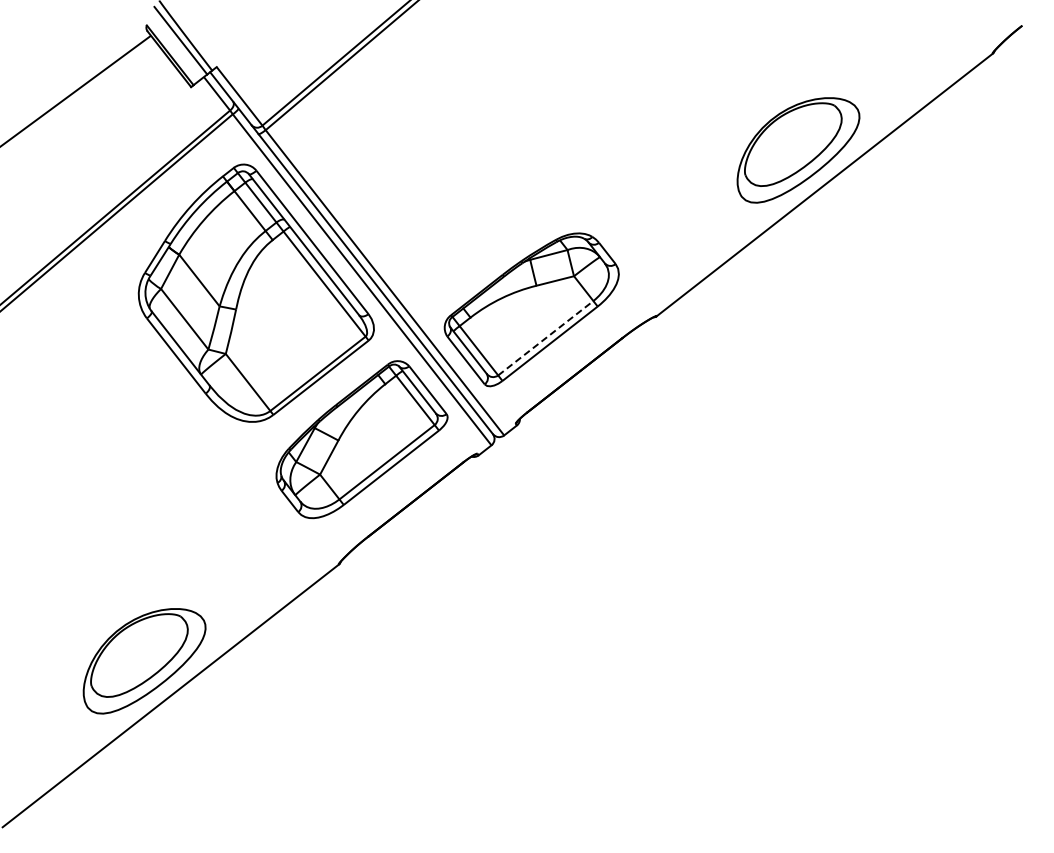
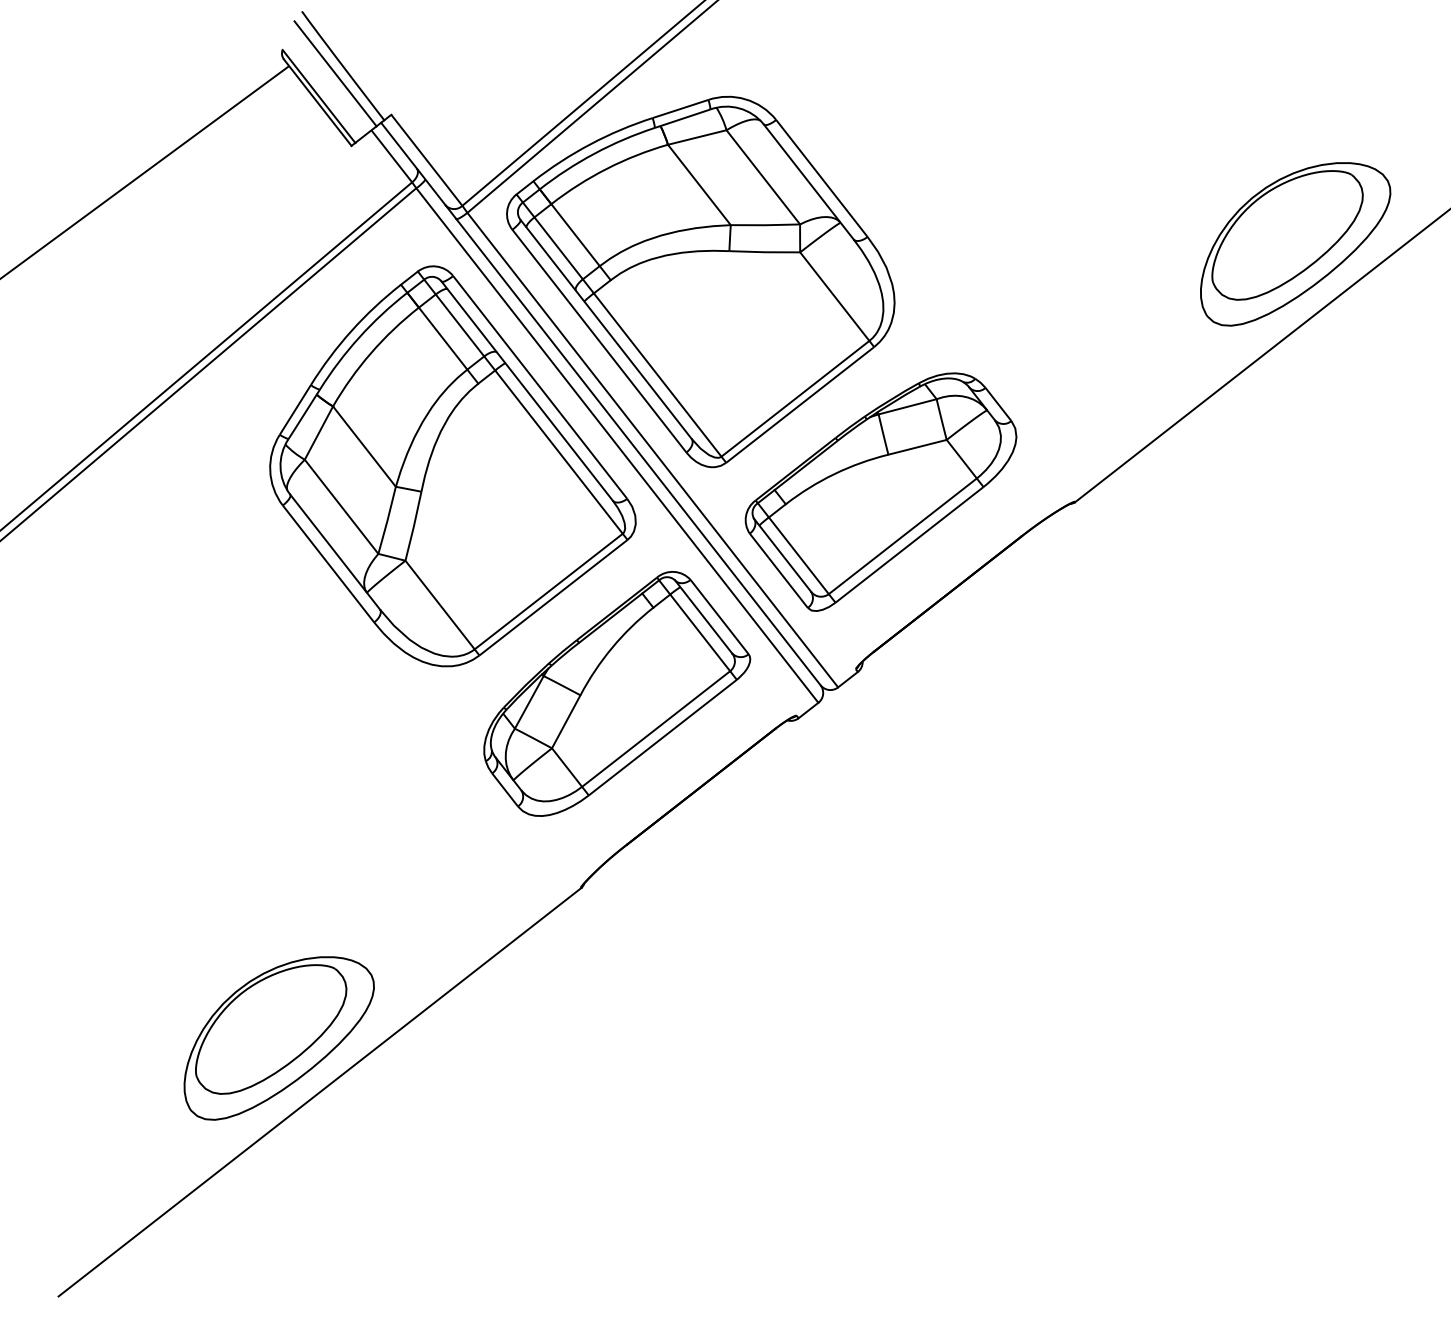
part: (415, 174) -> (700, 281), added
line: (546, 337) -> (903, 535), dashed -> solid

